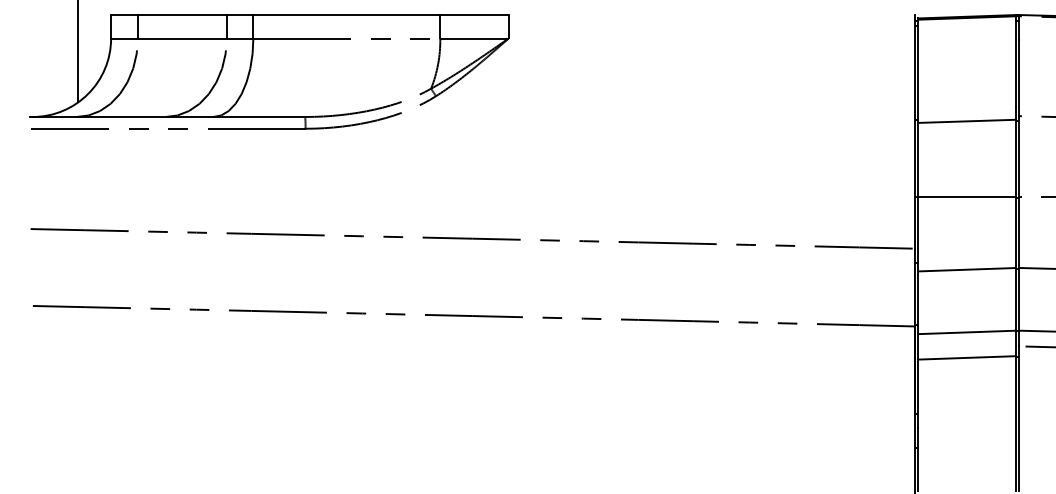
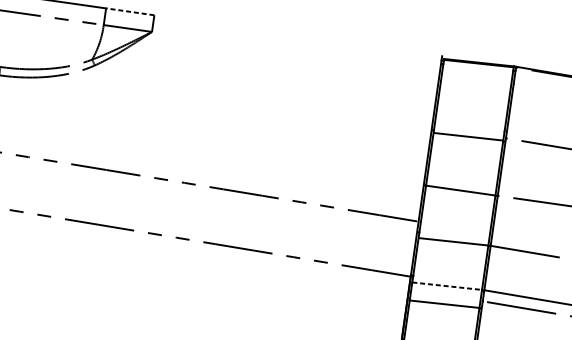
line: (473, 15) -> (129, 12), solid -> dashed
line: (967, 332) -> (447, 286), solid -> dashed

